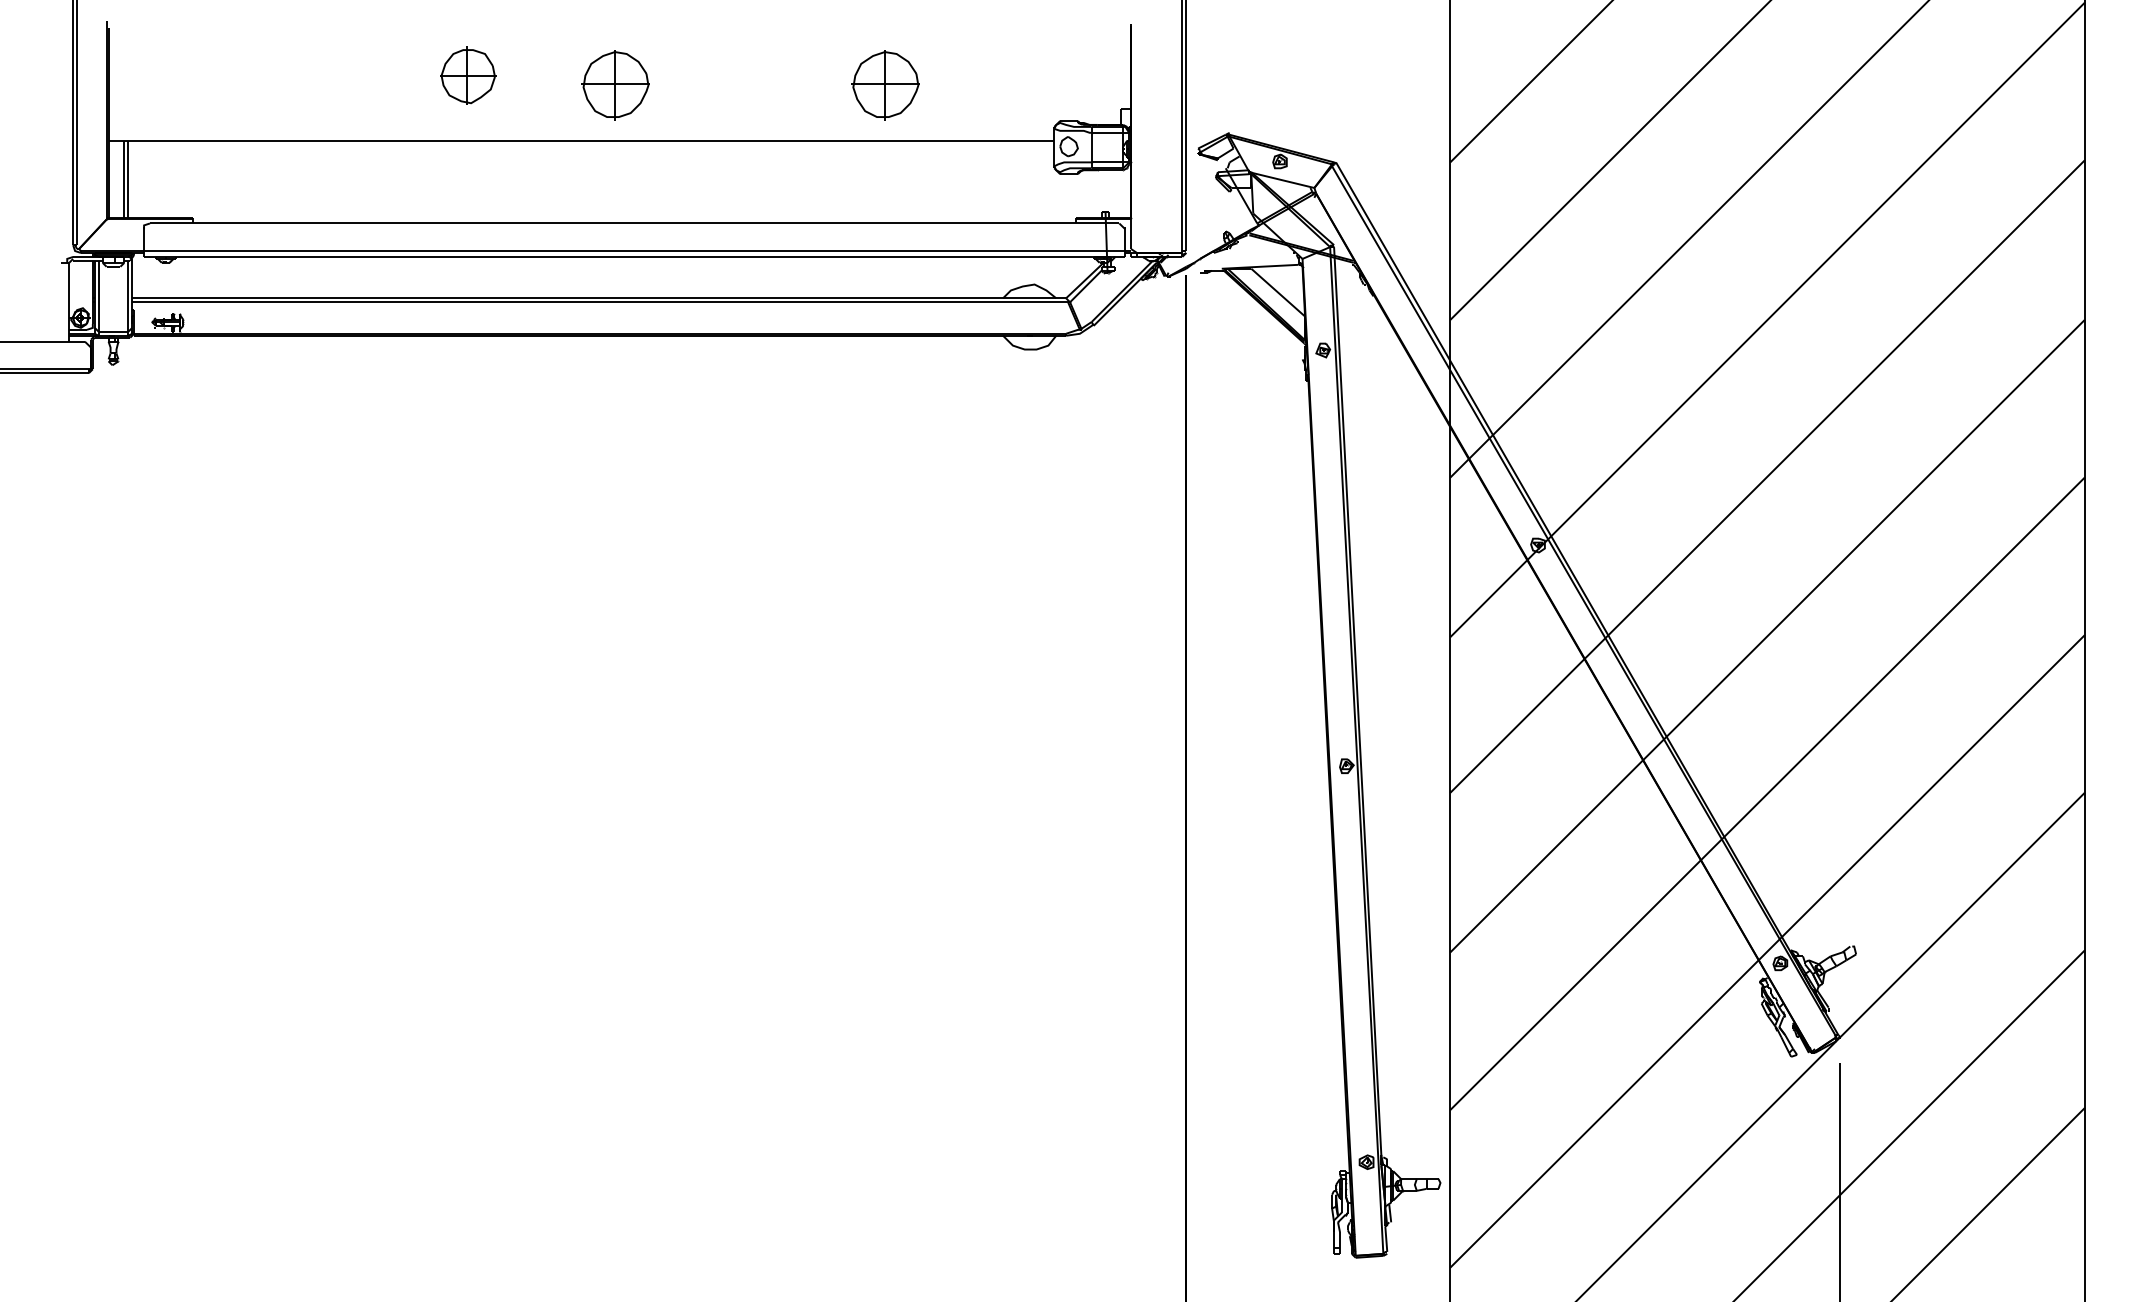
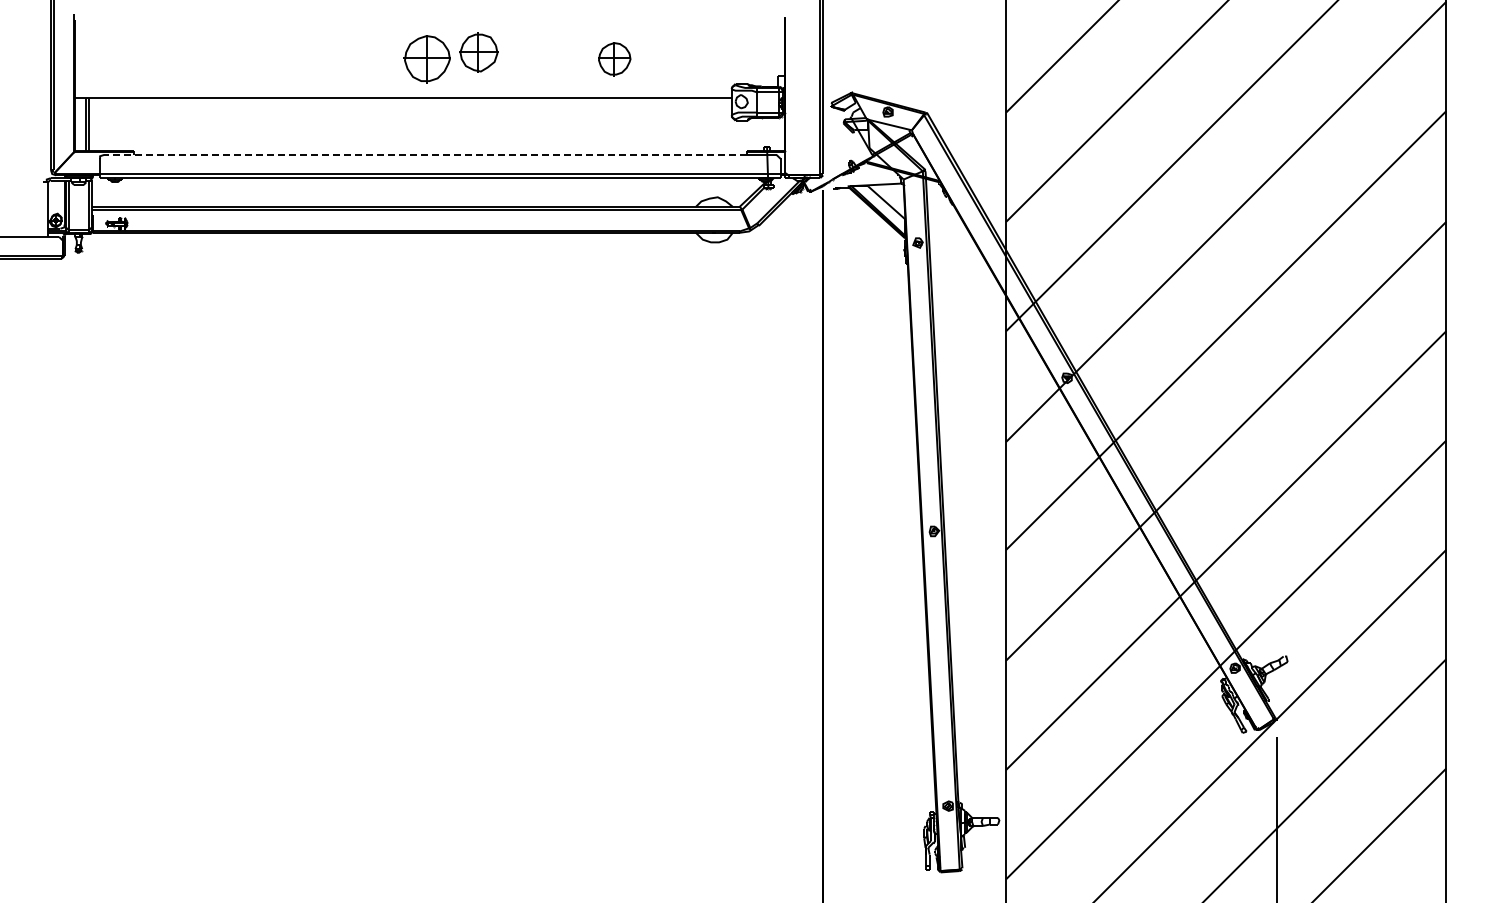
part: (467, 75) -> (478, 52), moved
part: (885, 85) -> (614, 59), size x0.7
line: (611, 222) -> (424, 154), solid -> dashed

